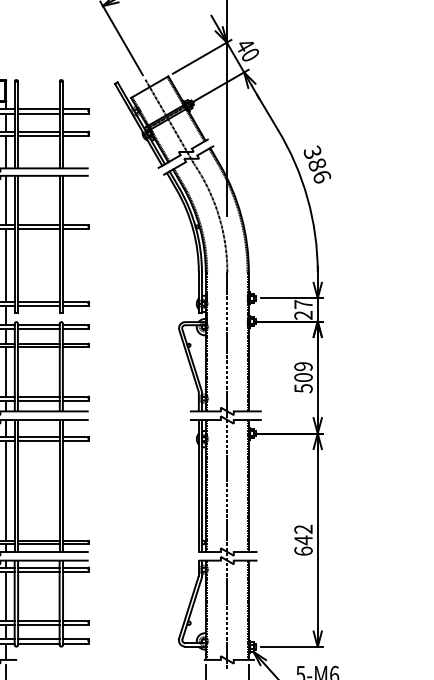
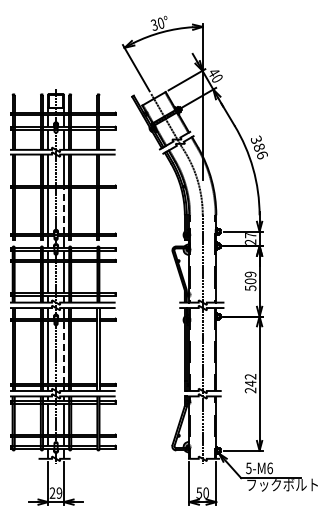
line: (5, 264) -> (63, 210), solid -> dashed
line: (5, 490) -> (63, 352), solid -> dashed
text: (303, 551) -> (250, 390), 642 -> 242

